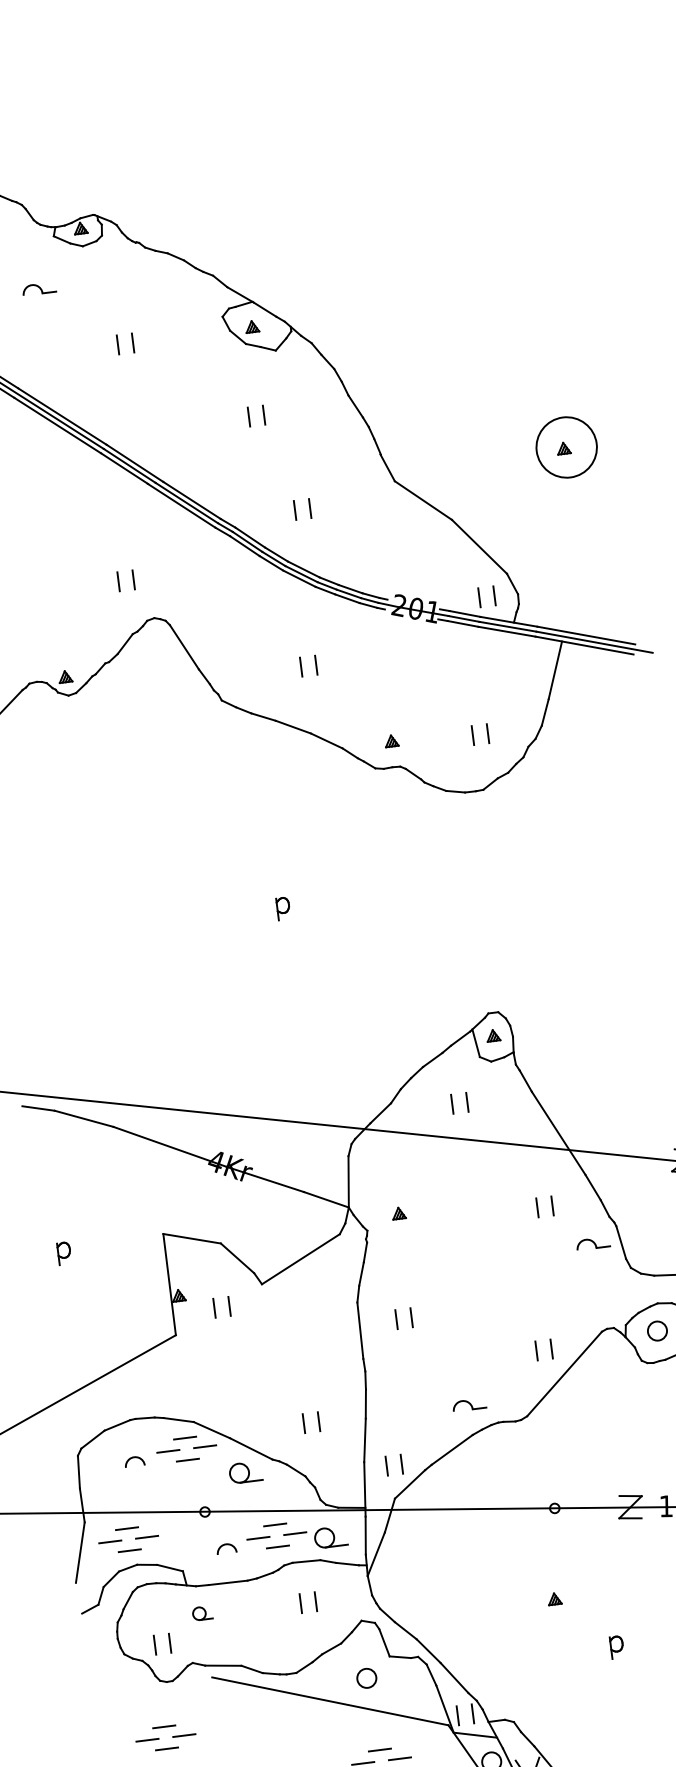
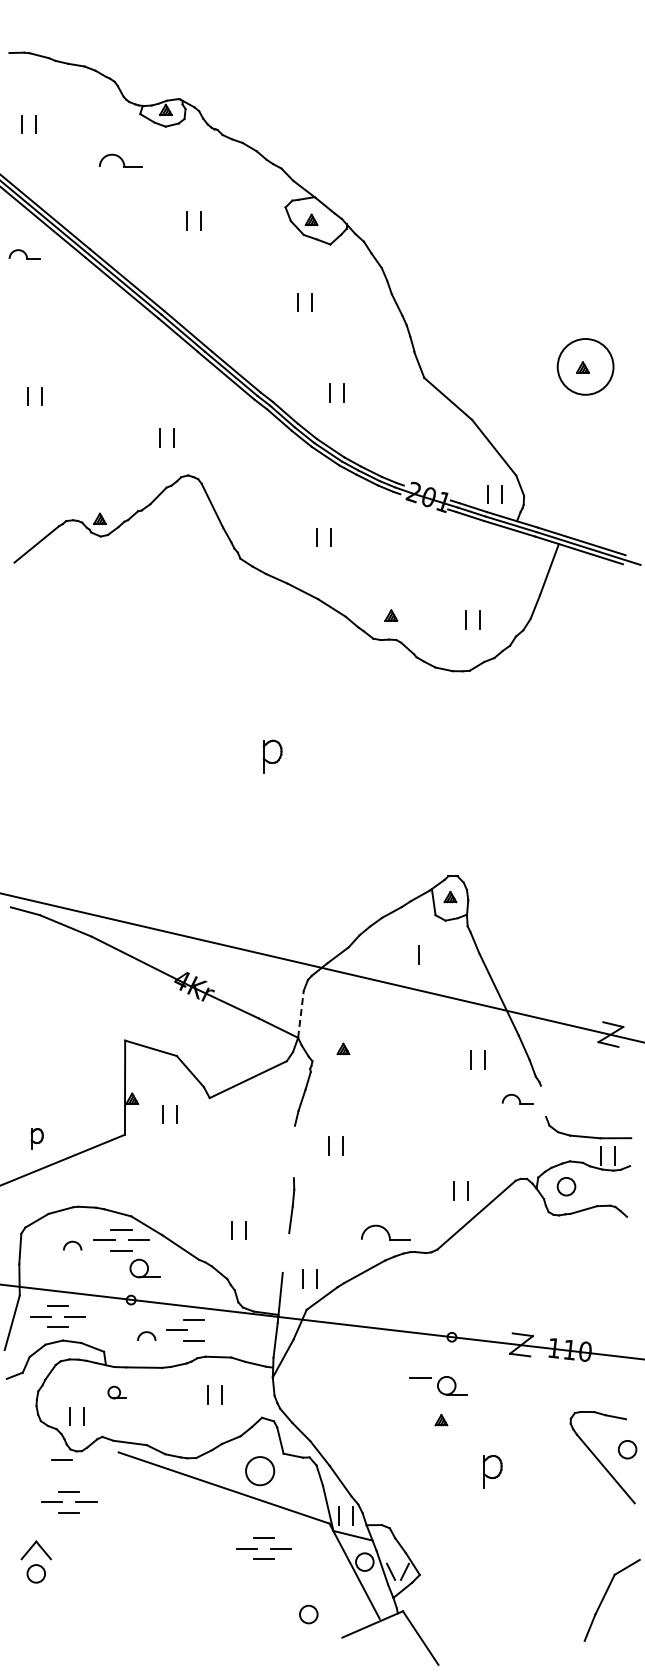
part: (38, 288) -> (120, 160), size x1.4
part: (283, 908) -> (272, 756), size x1.6
line: (451, 1103) -> (404, 954), removed
line: (348, 1182) -> (300, 1014), solid -> dashed
line: (621, 1241) -> (543, 1100), removed
part: (63, 1253) -> (36, 1138), moved
line: (359, 1330) -> (293, 1151), removed
part: (469, 1404) -> (385, 1232), size x1.6
line: (364, 1439) -> (285, 1252), removed
part: (245, 1472) -> (144, 1268), moved
part: (315, 1538) -> (438, 1385), moved
part: (616, 1647) -> (492, 1471), size x1.6
circle: (366, 1677) -> (259, 1470), size x1.6
line: (151, 1692) -> (61, 1459), added

